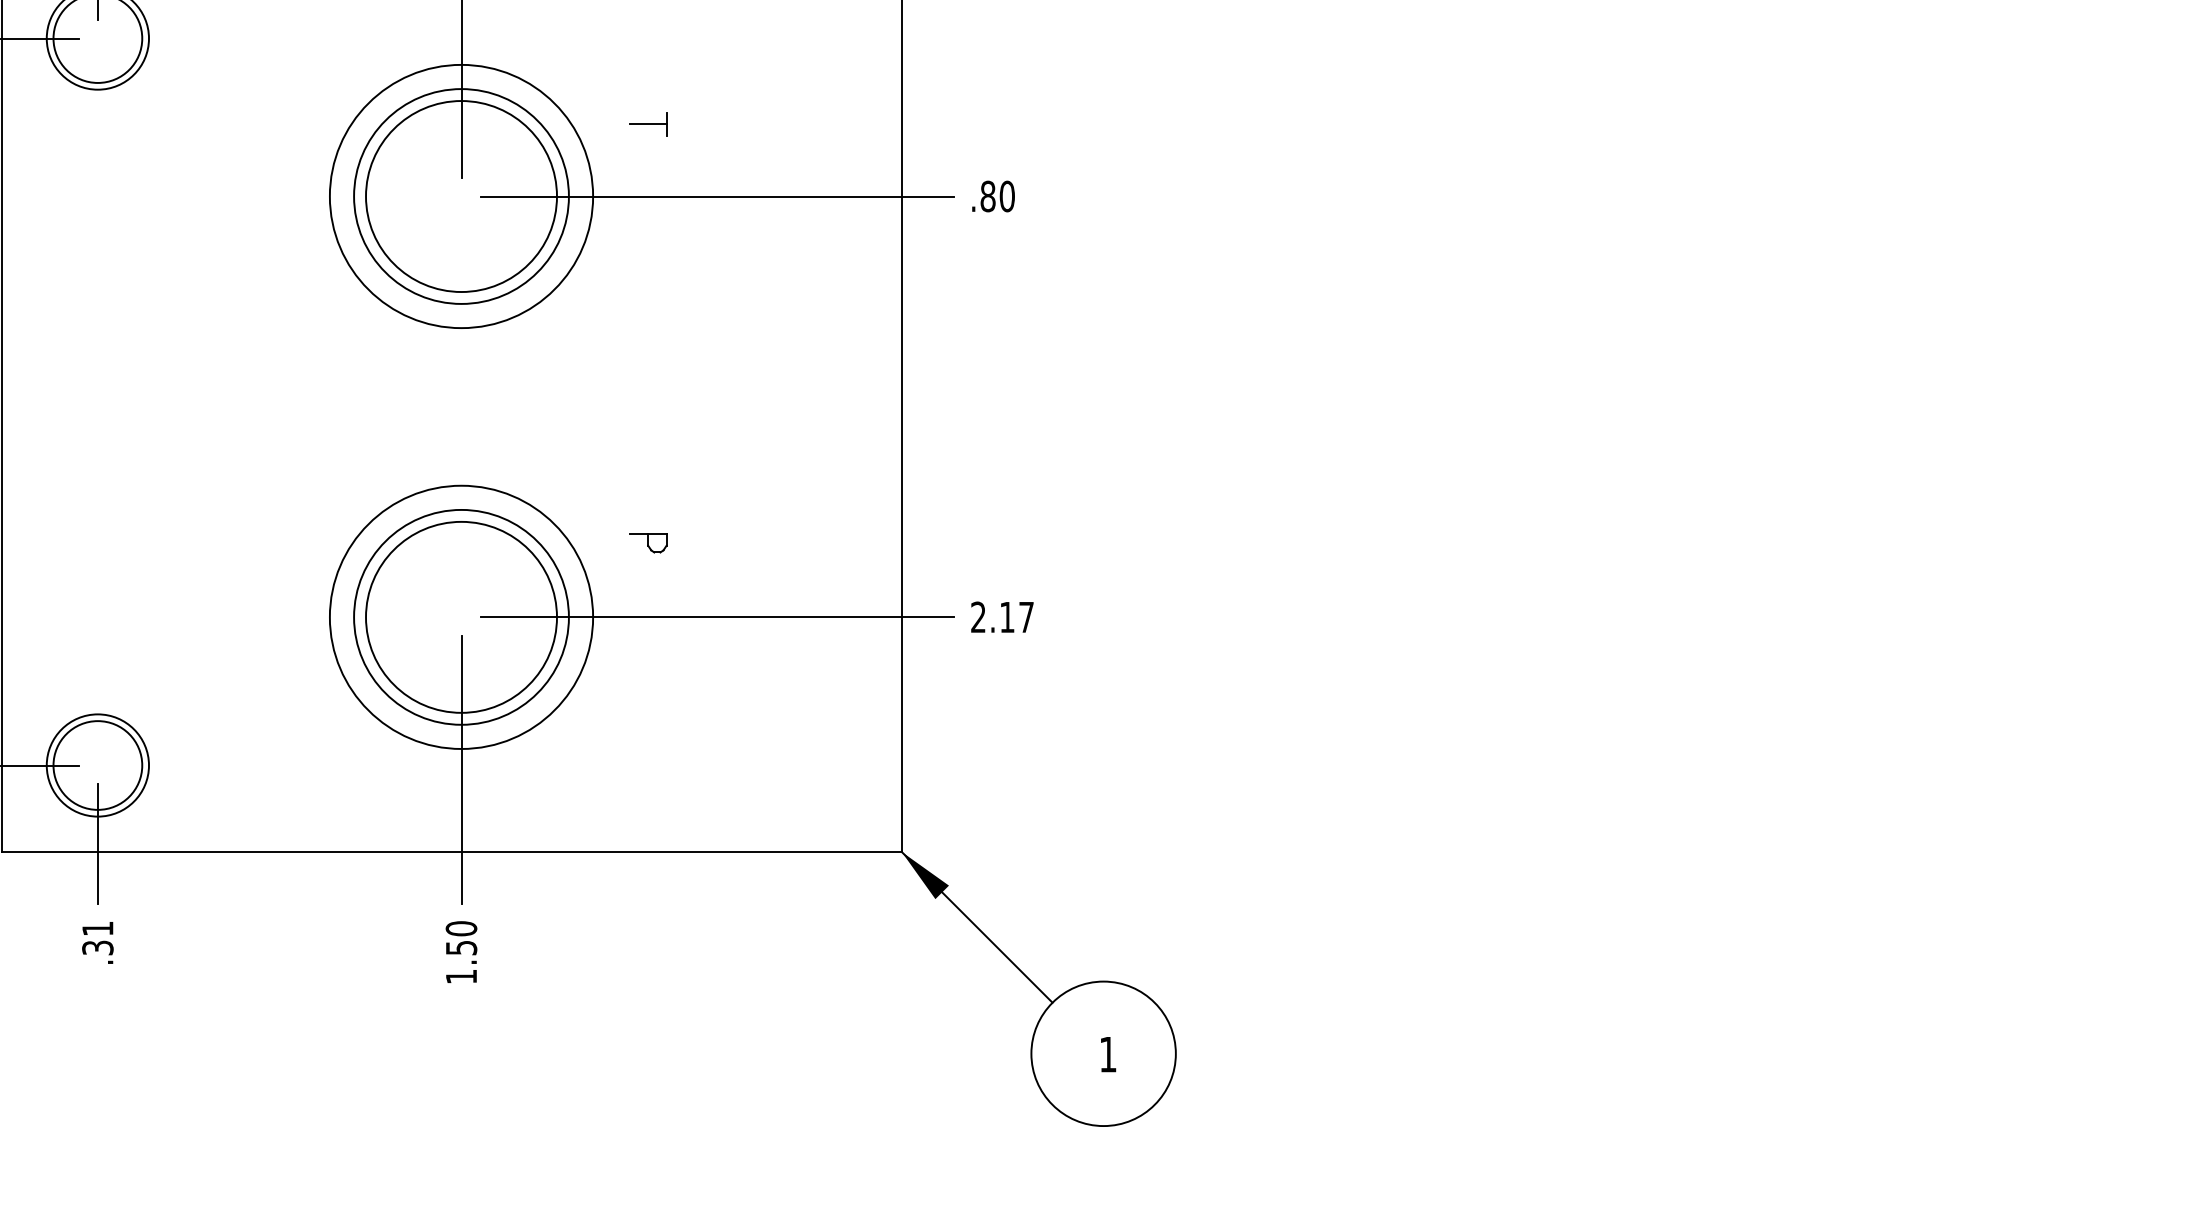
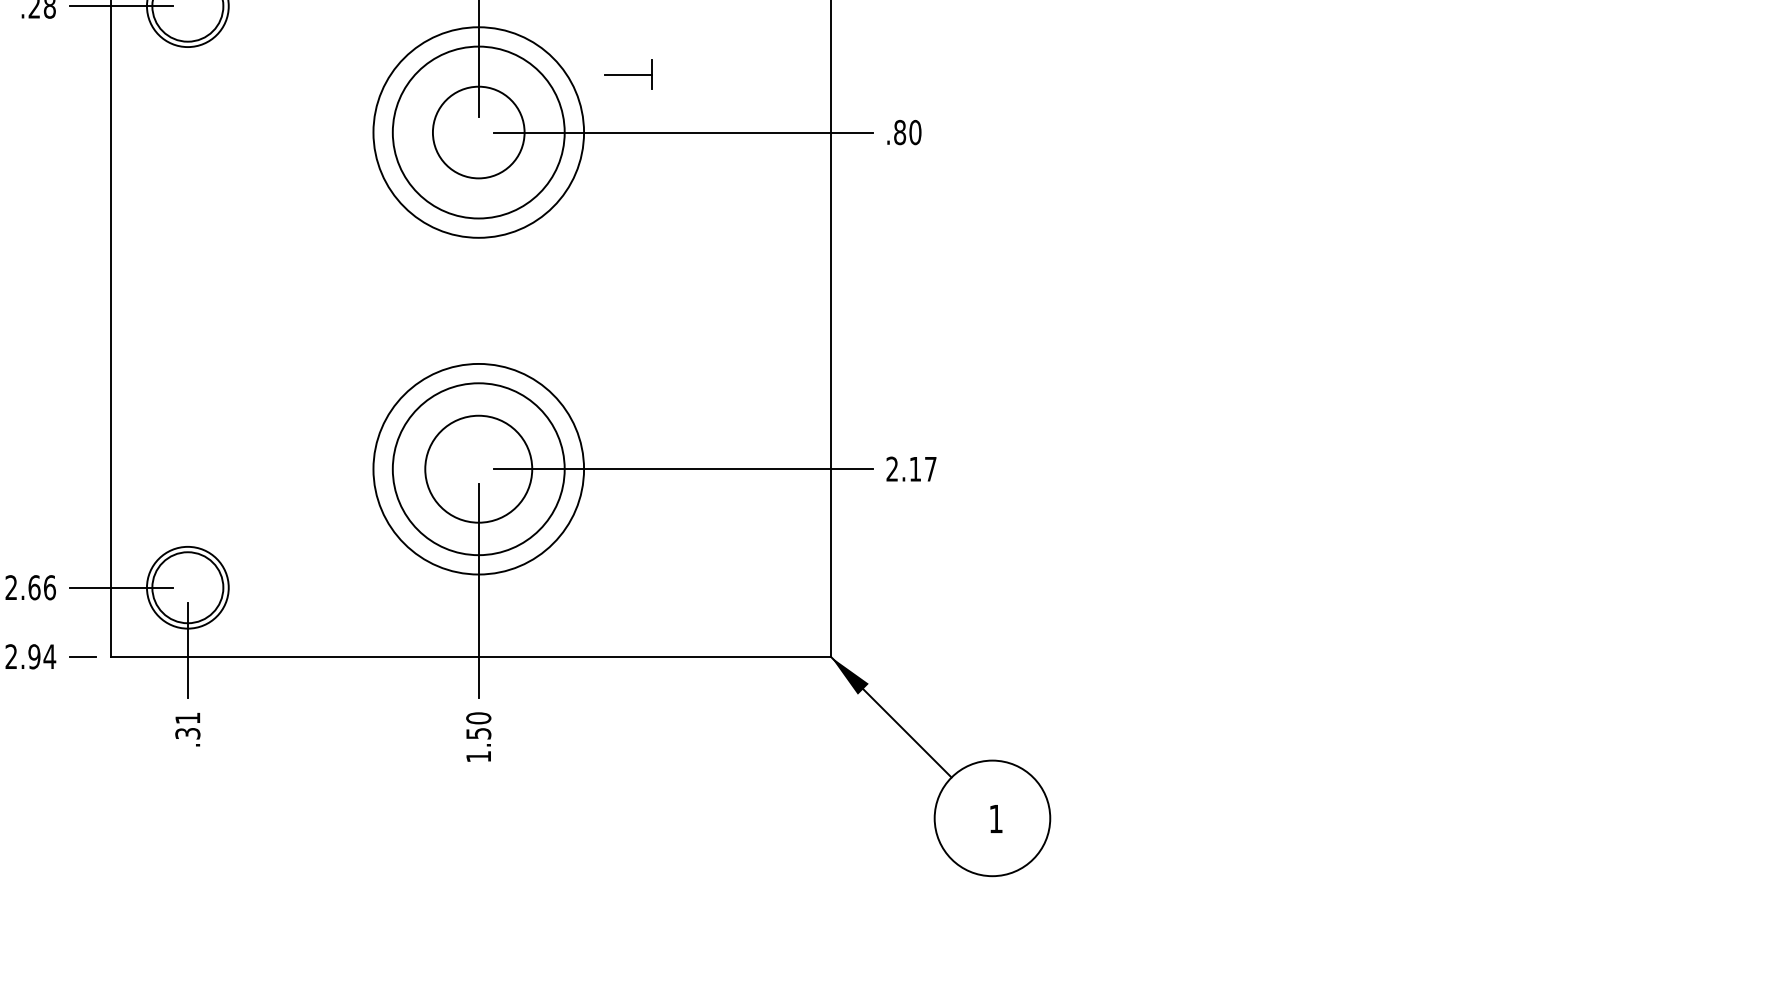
part: (647, 123) -> (627, 74), size x1.6
circle: (461, 196) -> (478, 132), size x0.6
part: (647, 543) -> (627, 410), removed
circle: (461, 616) -> (478, 468), size x0.7

